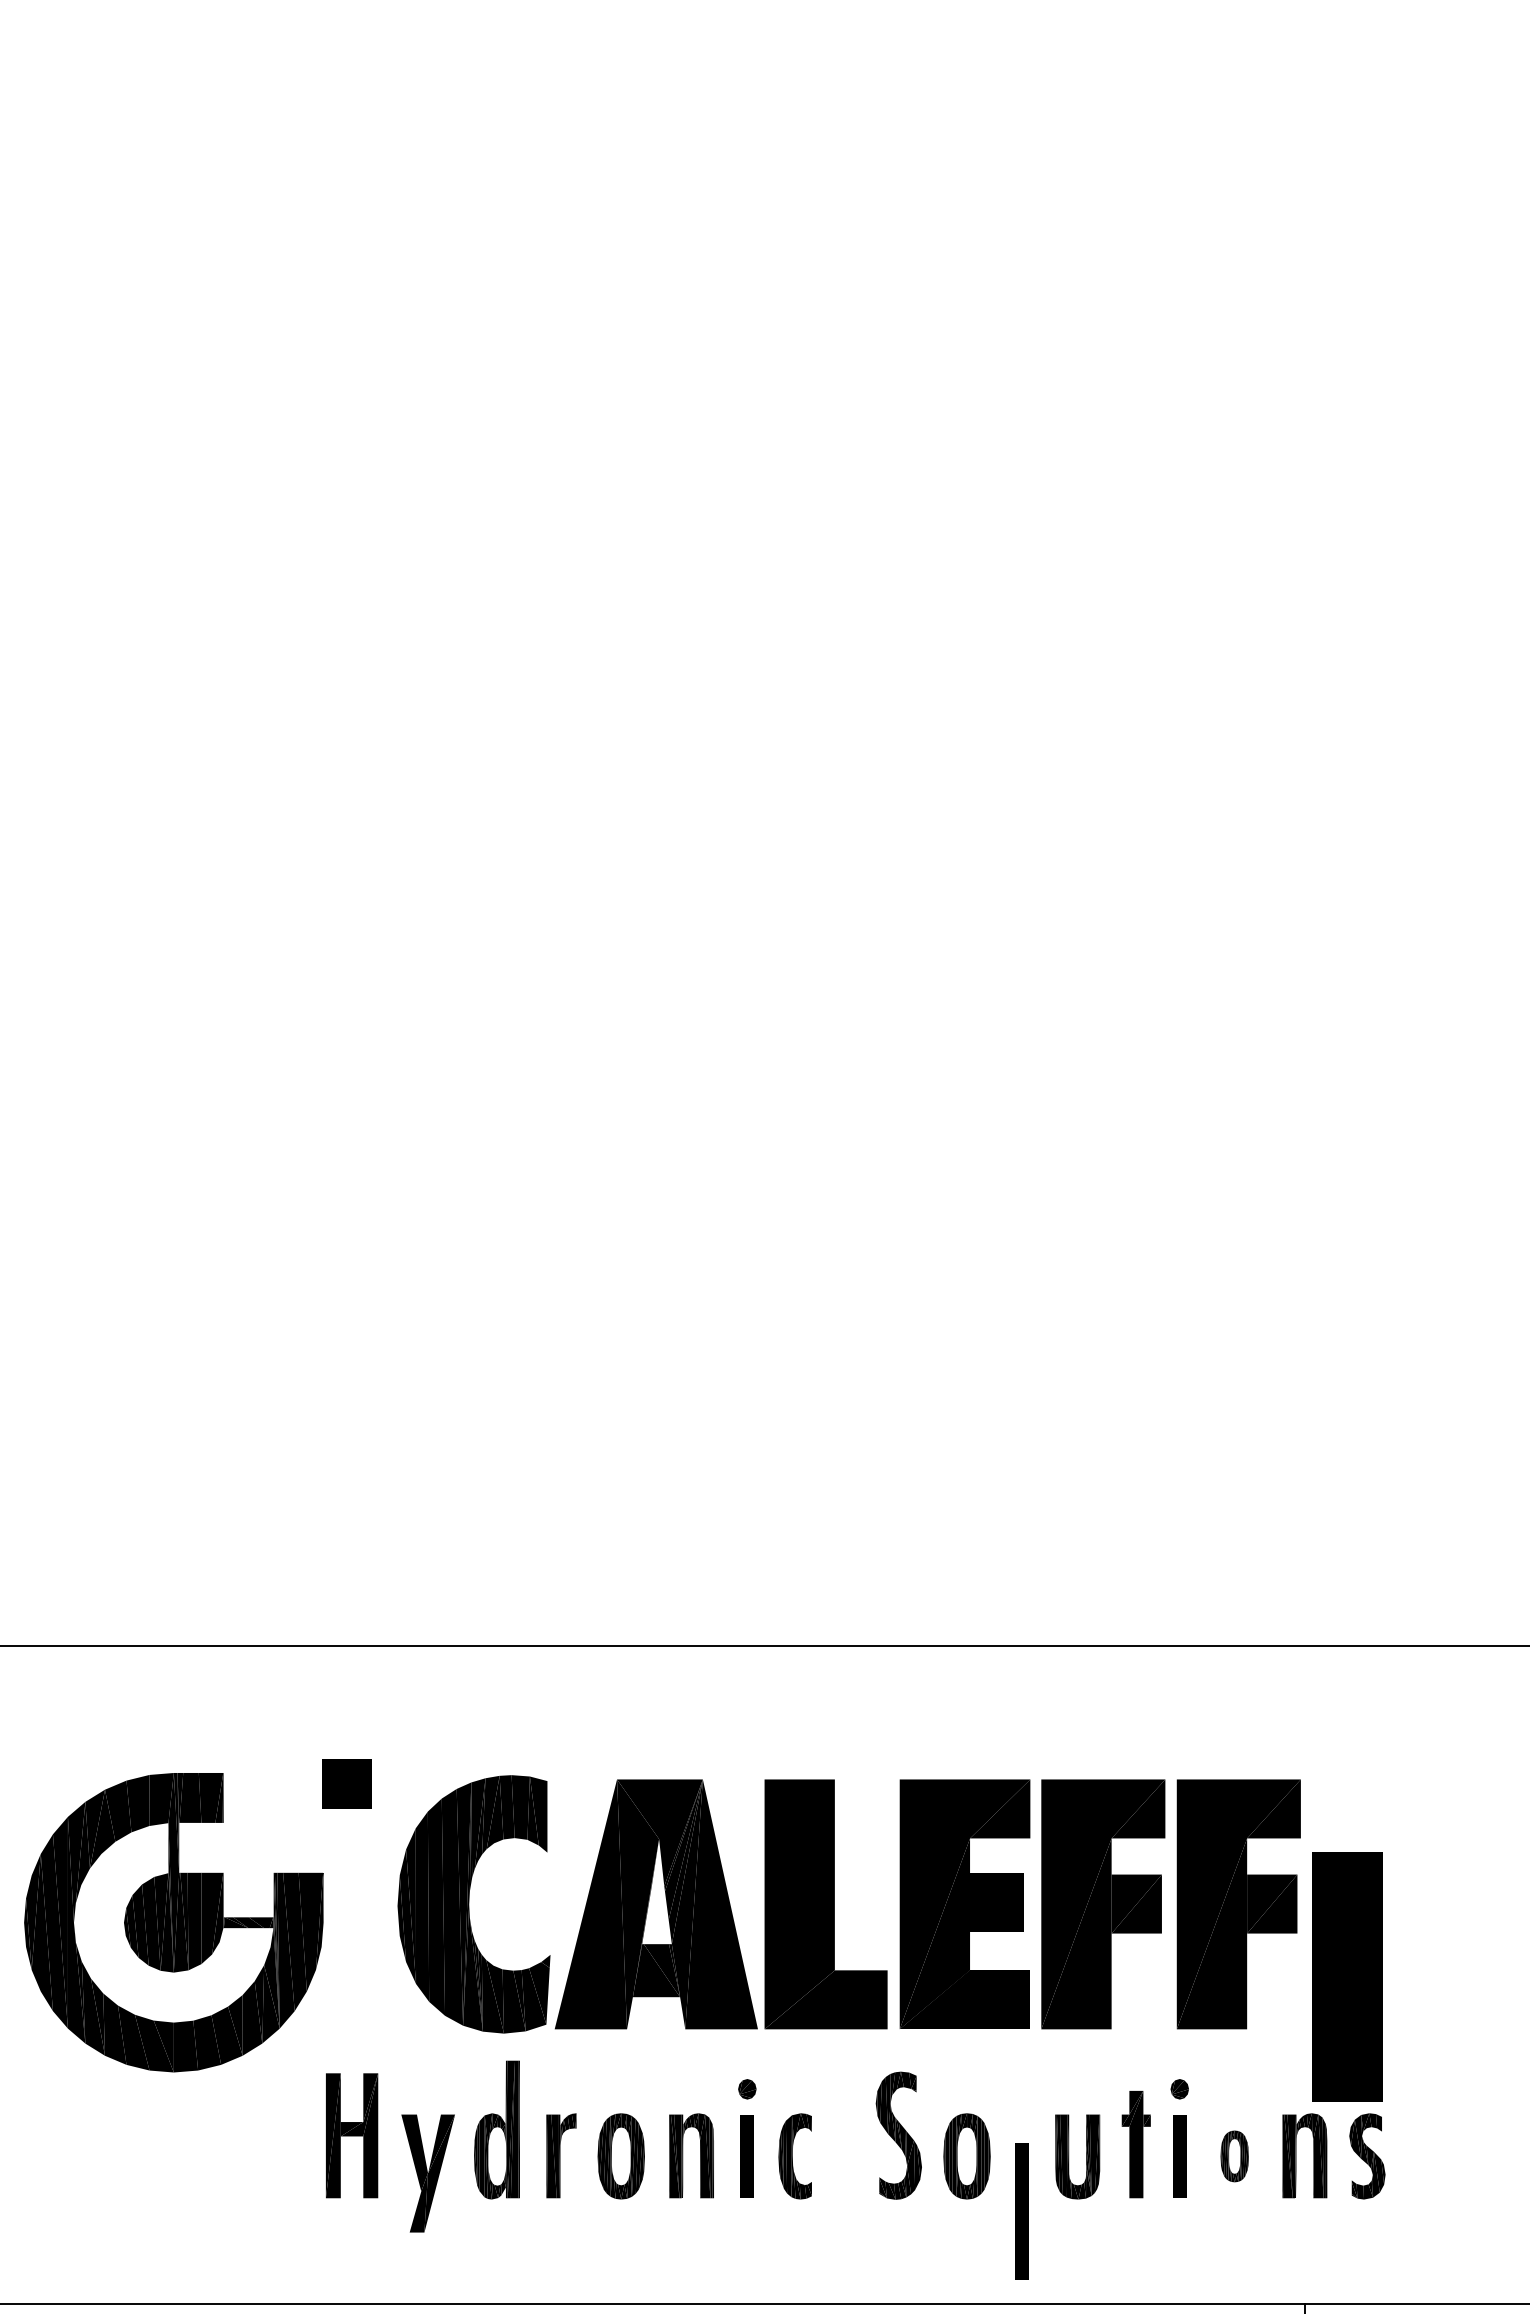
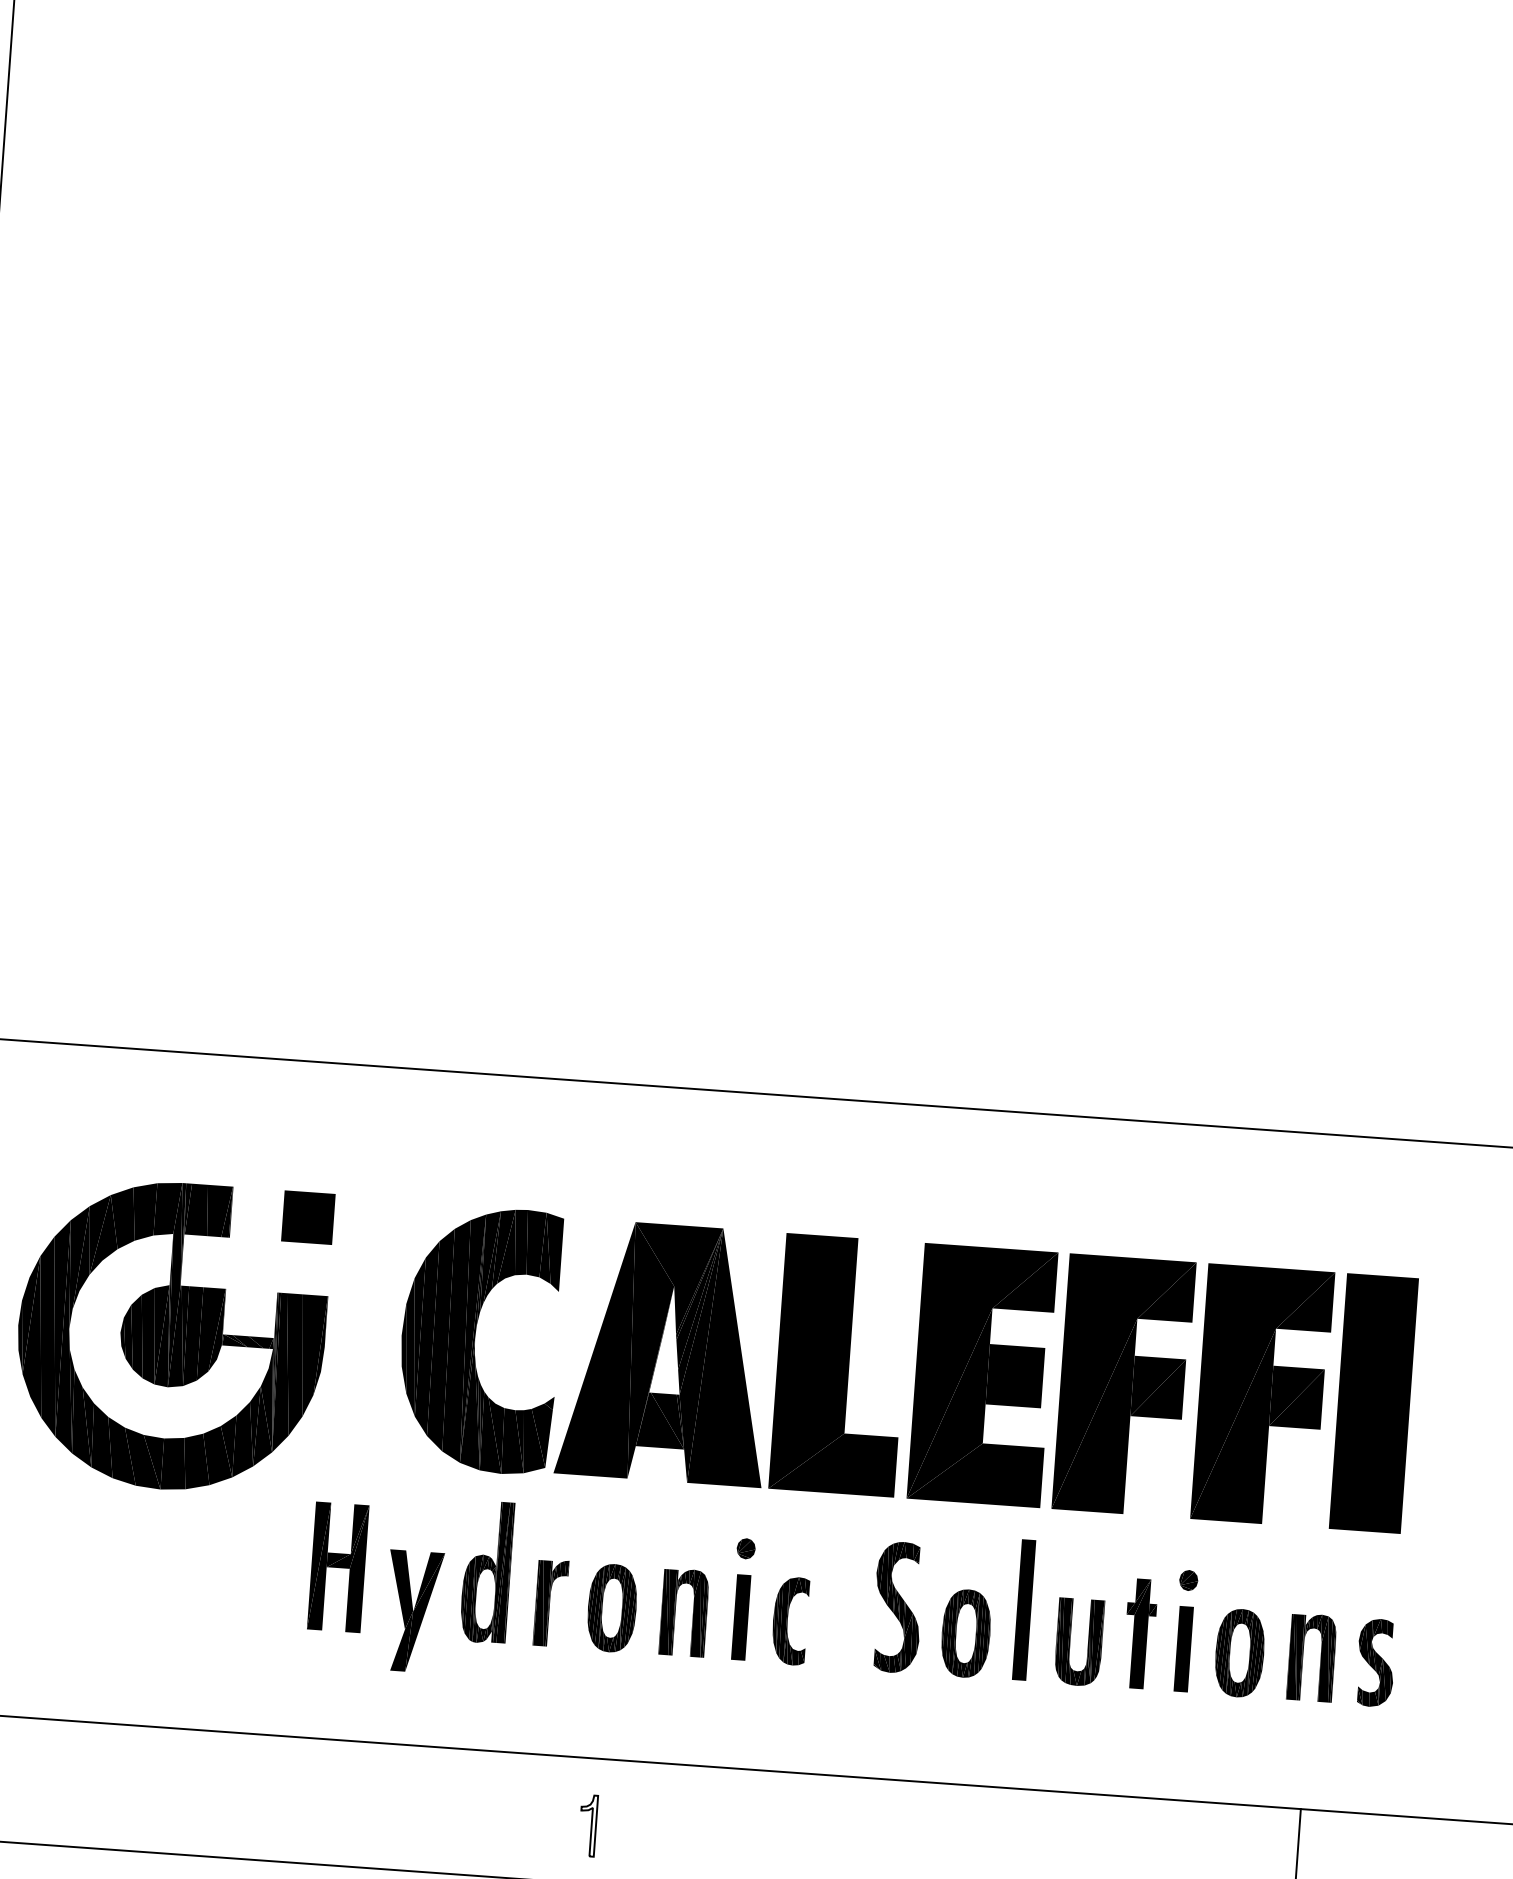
part: (346, 1783) -> (308, 1217), moved
part: (1347, 1976) -> (1374, 1402), moved
part: (1234, 2156) -> (1239, 1653), size x1.67
part: (1021, 2211) -> (1023, 1610), moved

